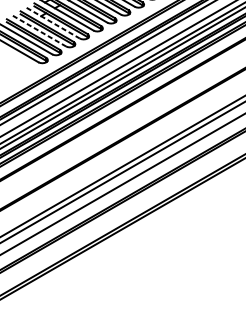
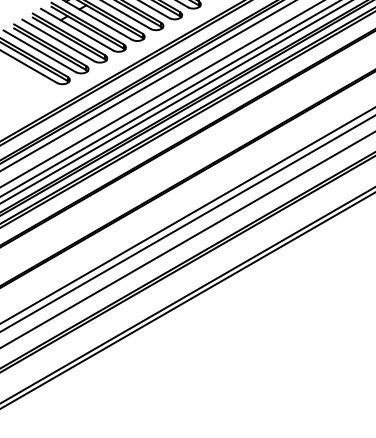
line: (53, 23) -> (77, 29), dashed -> solid
line: (39, 31) -> (58, 40), dashed -> solid

